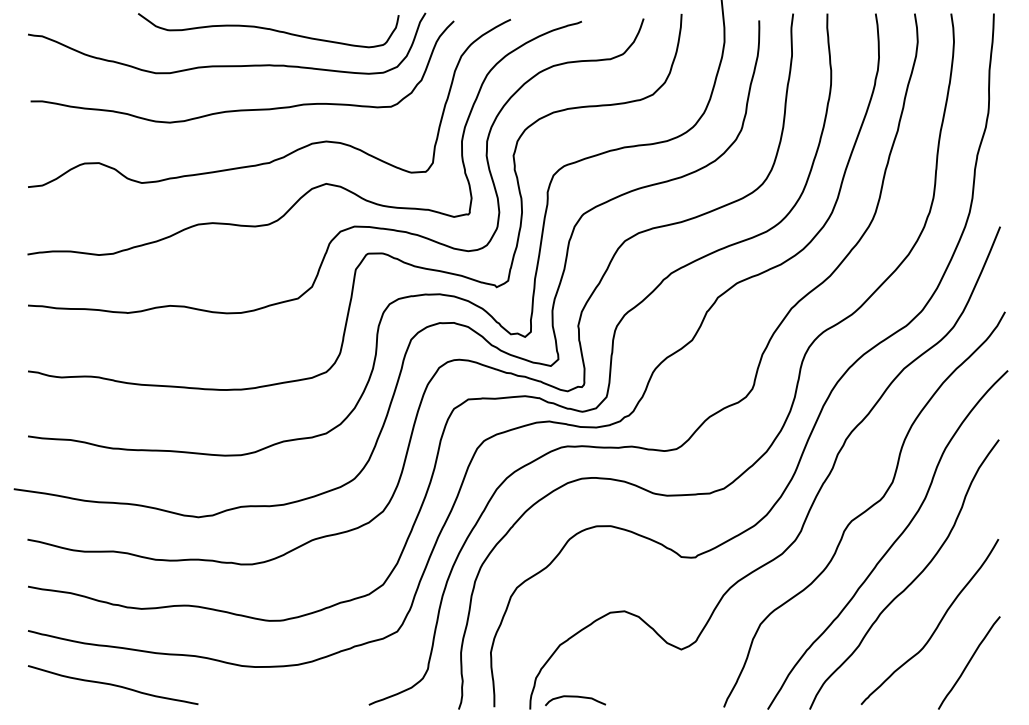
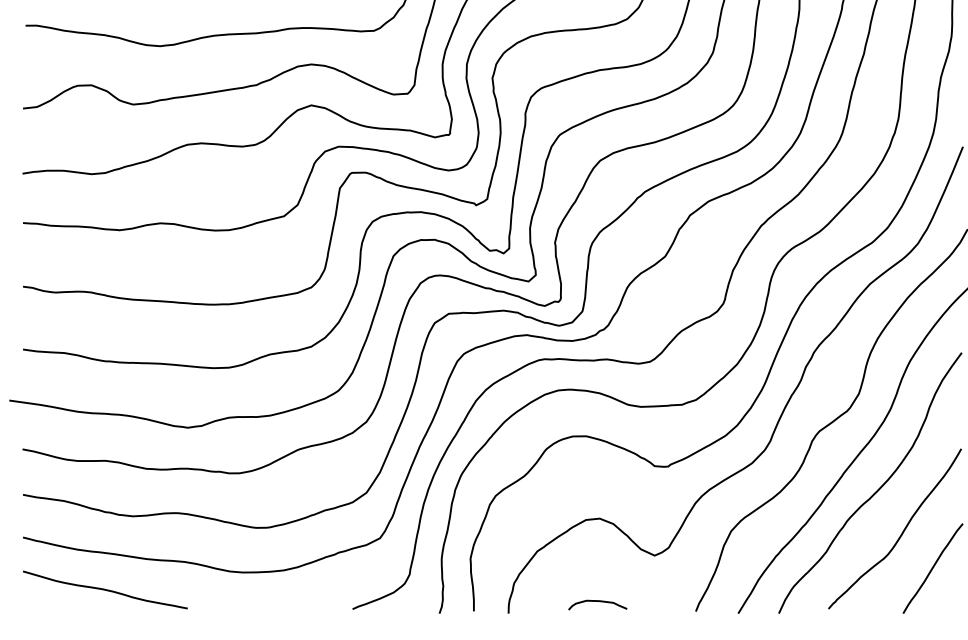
curve: (575, 697) -> (597, 601), moved

